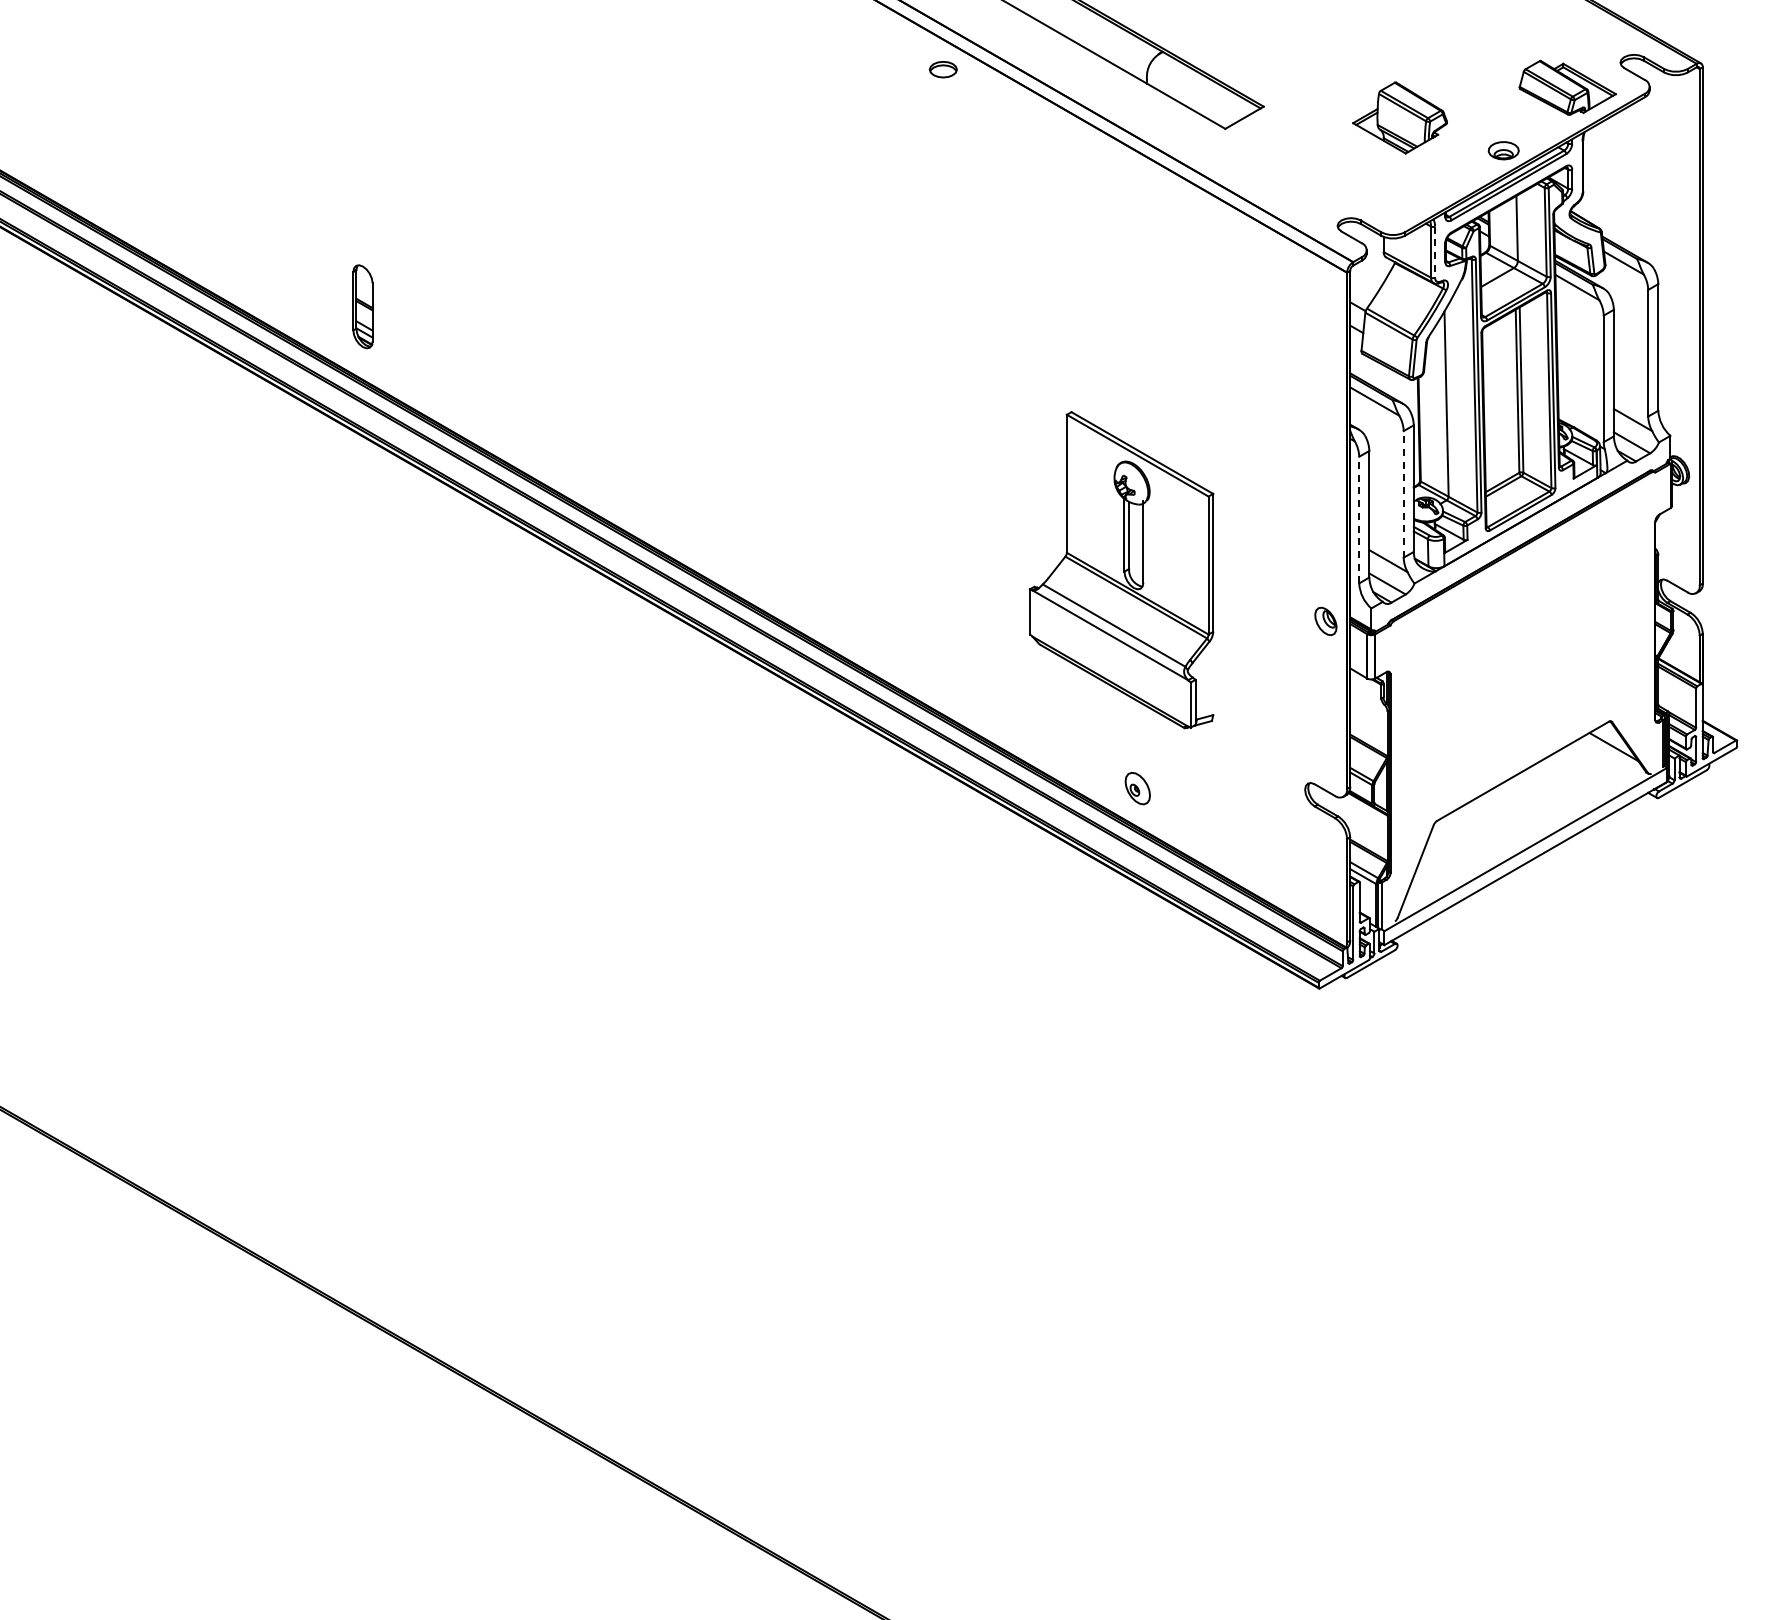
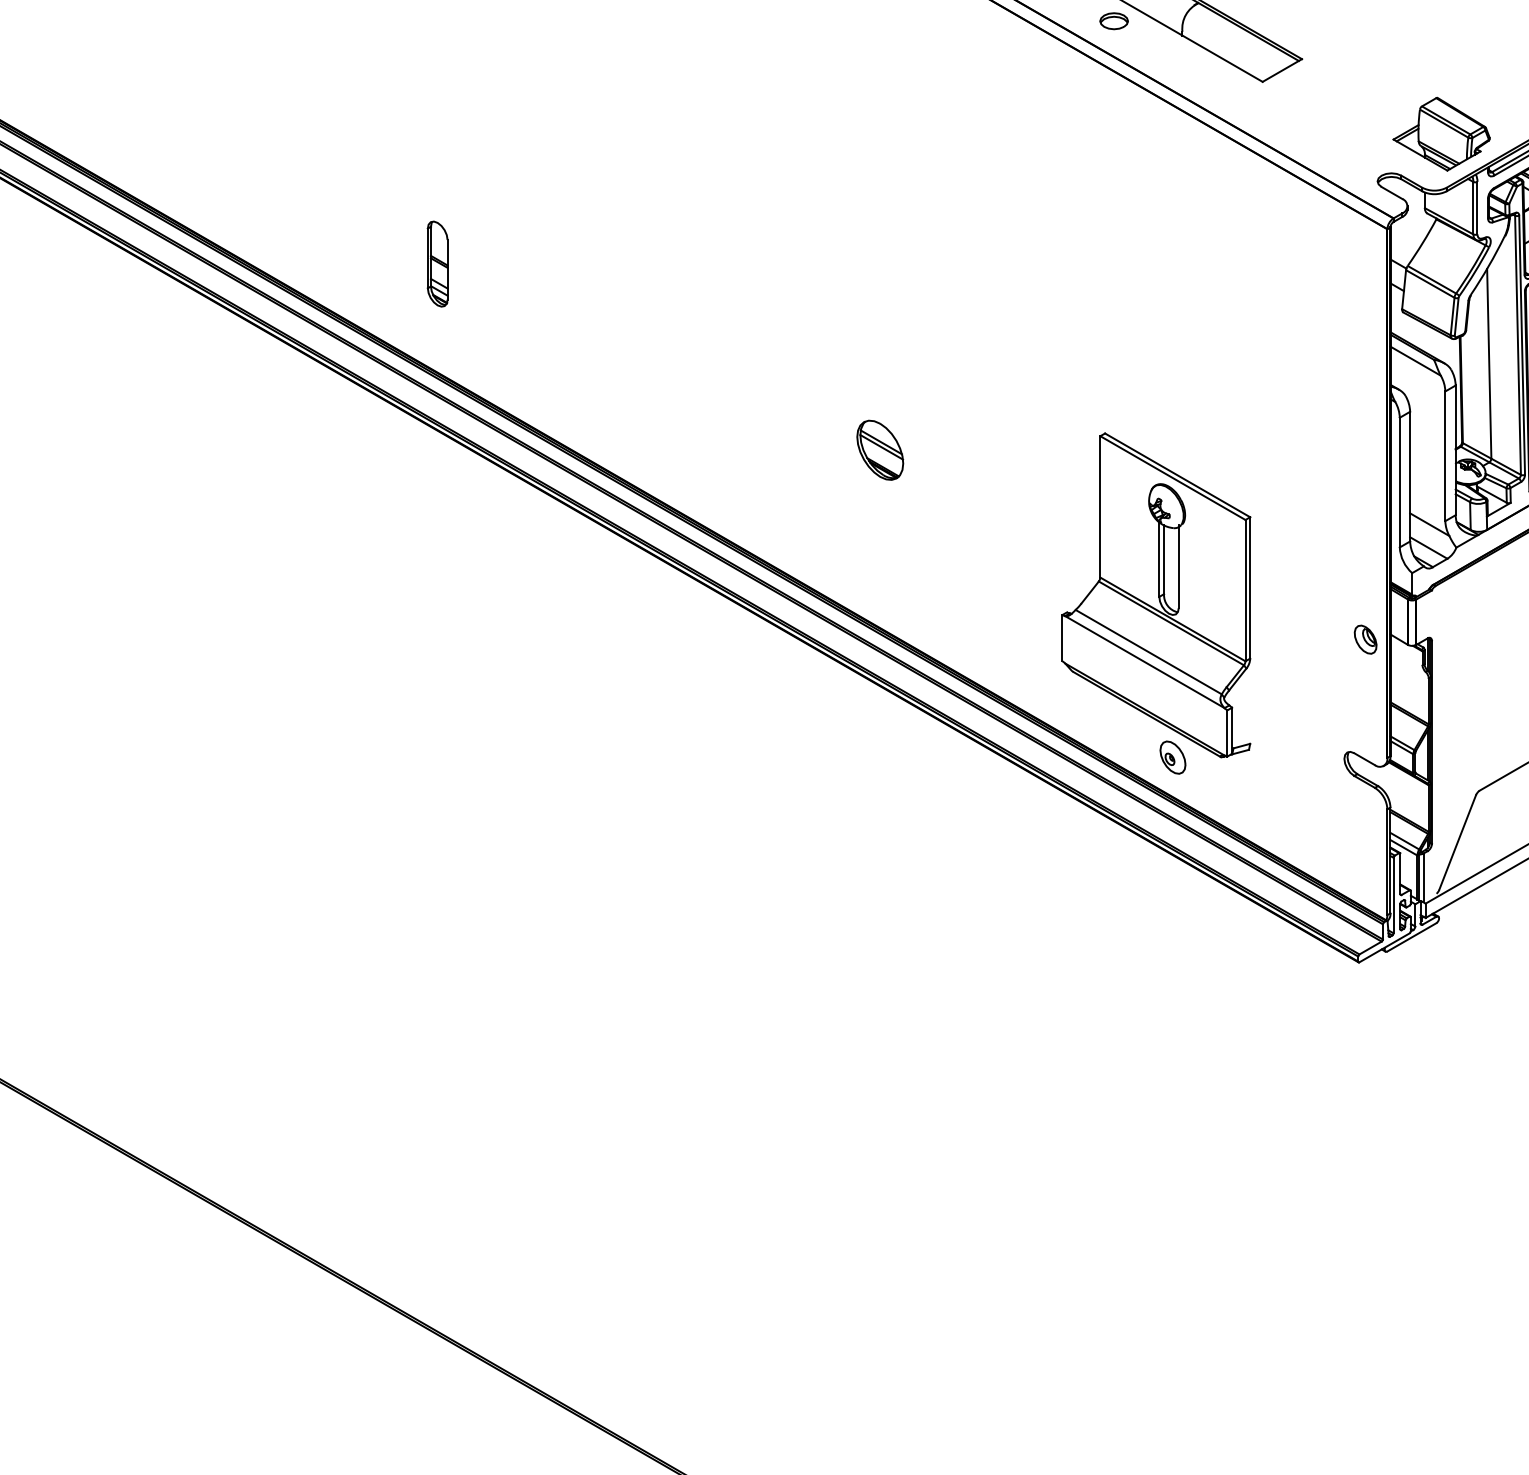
part: (942, 69) -> (1113, 21), moved
part: (1399, 117) -> (1441, 133), moved
line: (1435, 252) -> (1477, 208), dashed -> solid
part: (362, 306) -> (437, 263), moved
part: (851, 488) -> (879, 450), added
line: (1403, 493) -> (1445, 455), dashed -> solid
line: (1359, 519) -> (1400, 481), dashed -> solid
part: (1121, 570) -> (1156, 595), moved
part: (1325, 621) -> (1365, 639), moved

